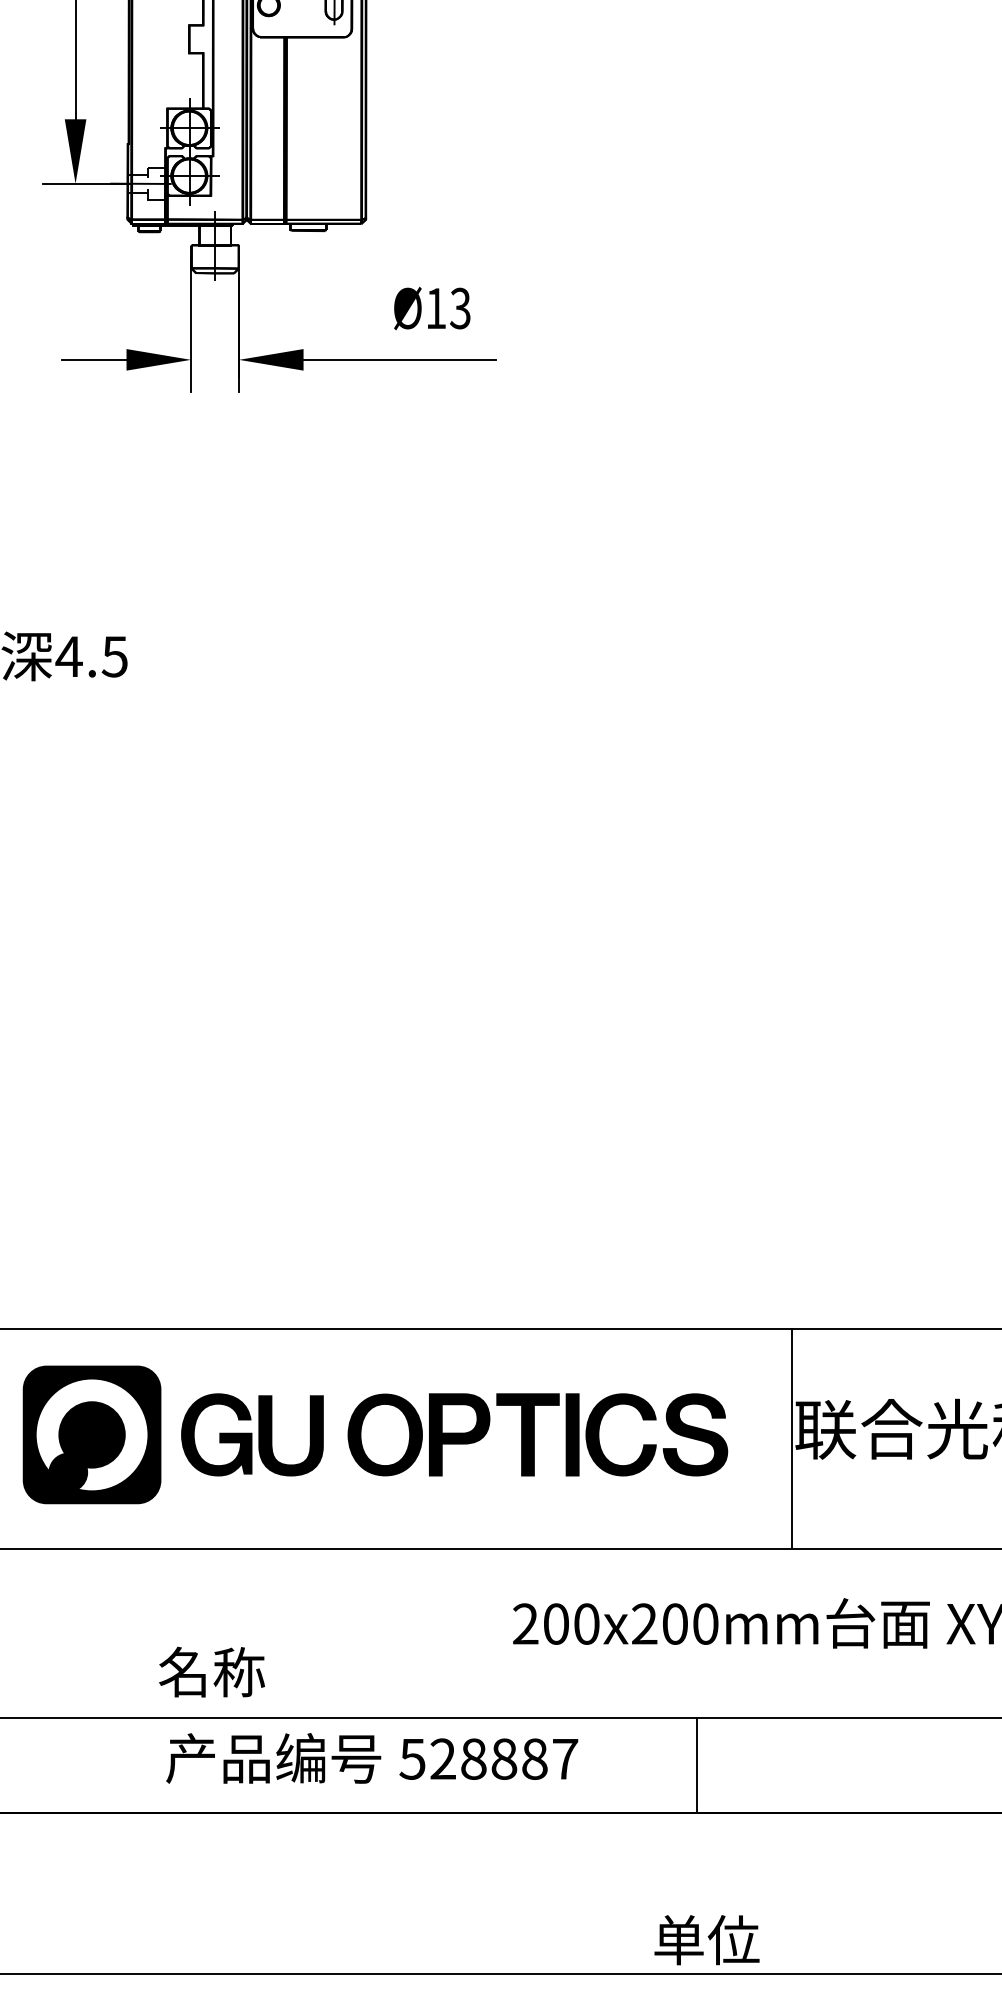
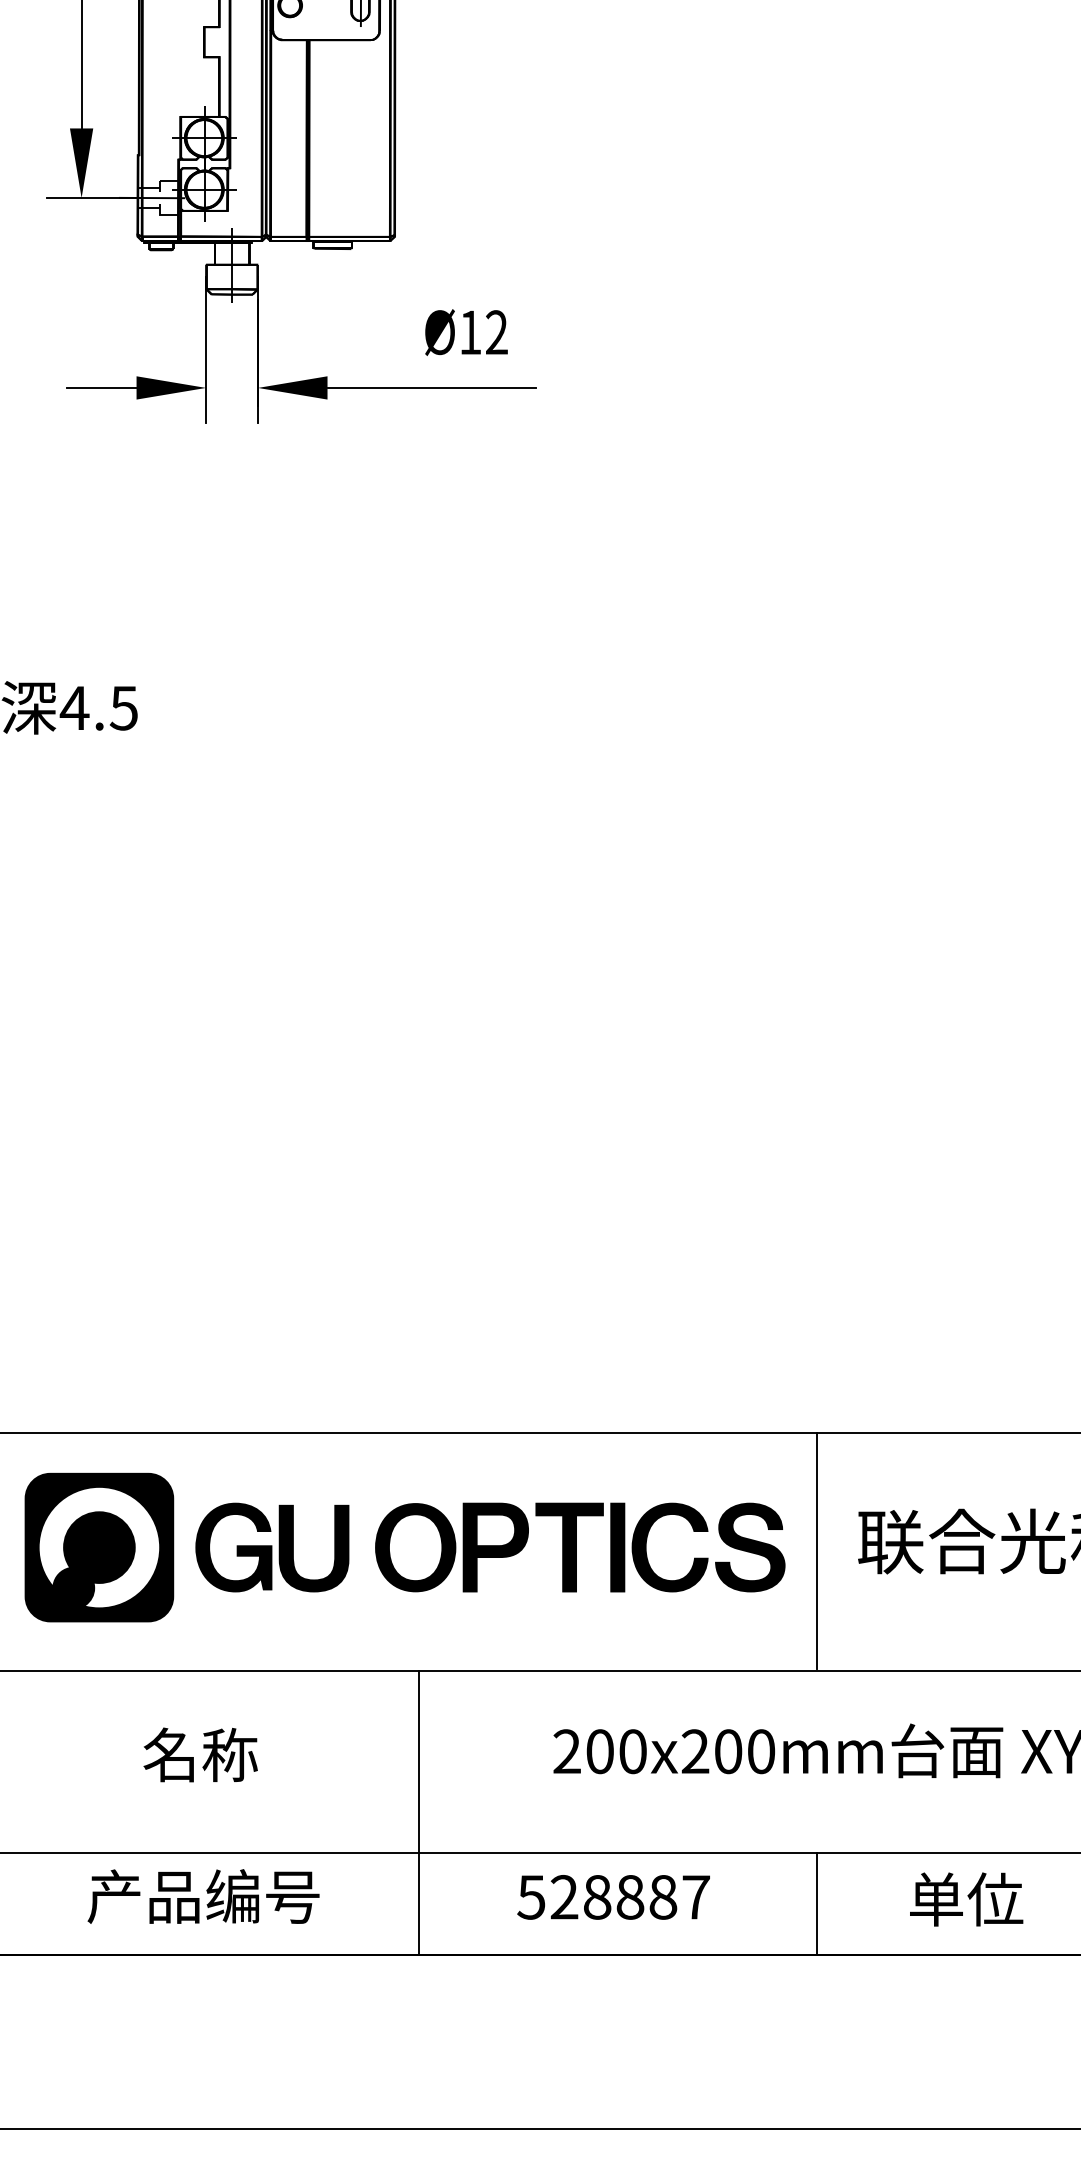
text: (460, 308) -> (496, 332), Ø13 -> Ø12
line: (791, 1437) -> (817, 1550), moved
text: (211, 1671) -> (200, 1754), moved
line: (388, 1680) -> (419, 1812), added
text: (273, 1758) -> (203, 1896), moved
text: (488, 1758) -> (613, 1896), moved
line: (696, 1765) -> (817, 1904), moved
text: (706, 1940) -> (966, 1899), moved

